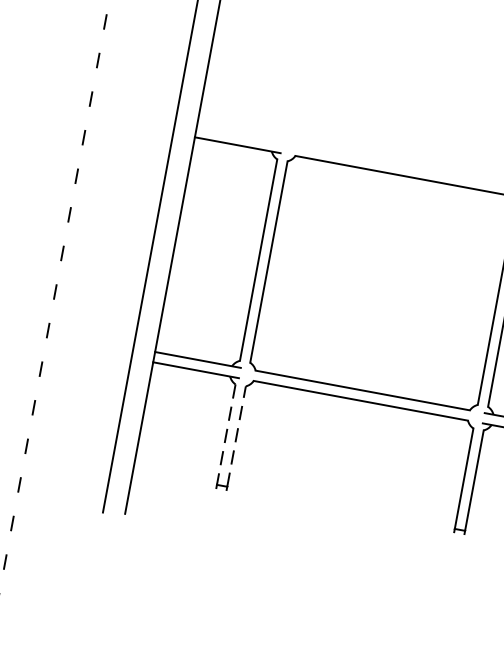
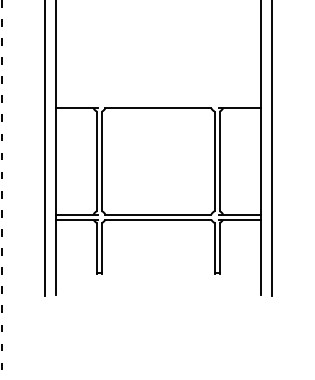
line: (225, 433) -> (96, 247), dashed -> solid
line: (237, 436) -> (102, 247), dashed -> solid

